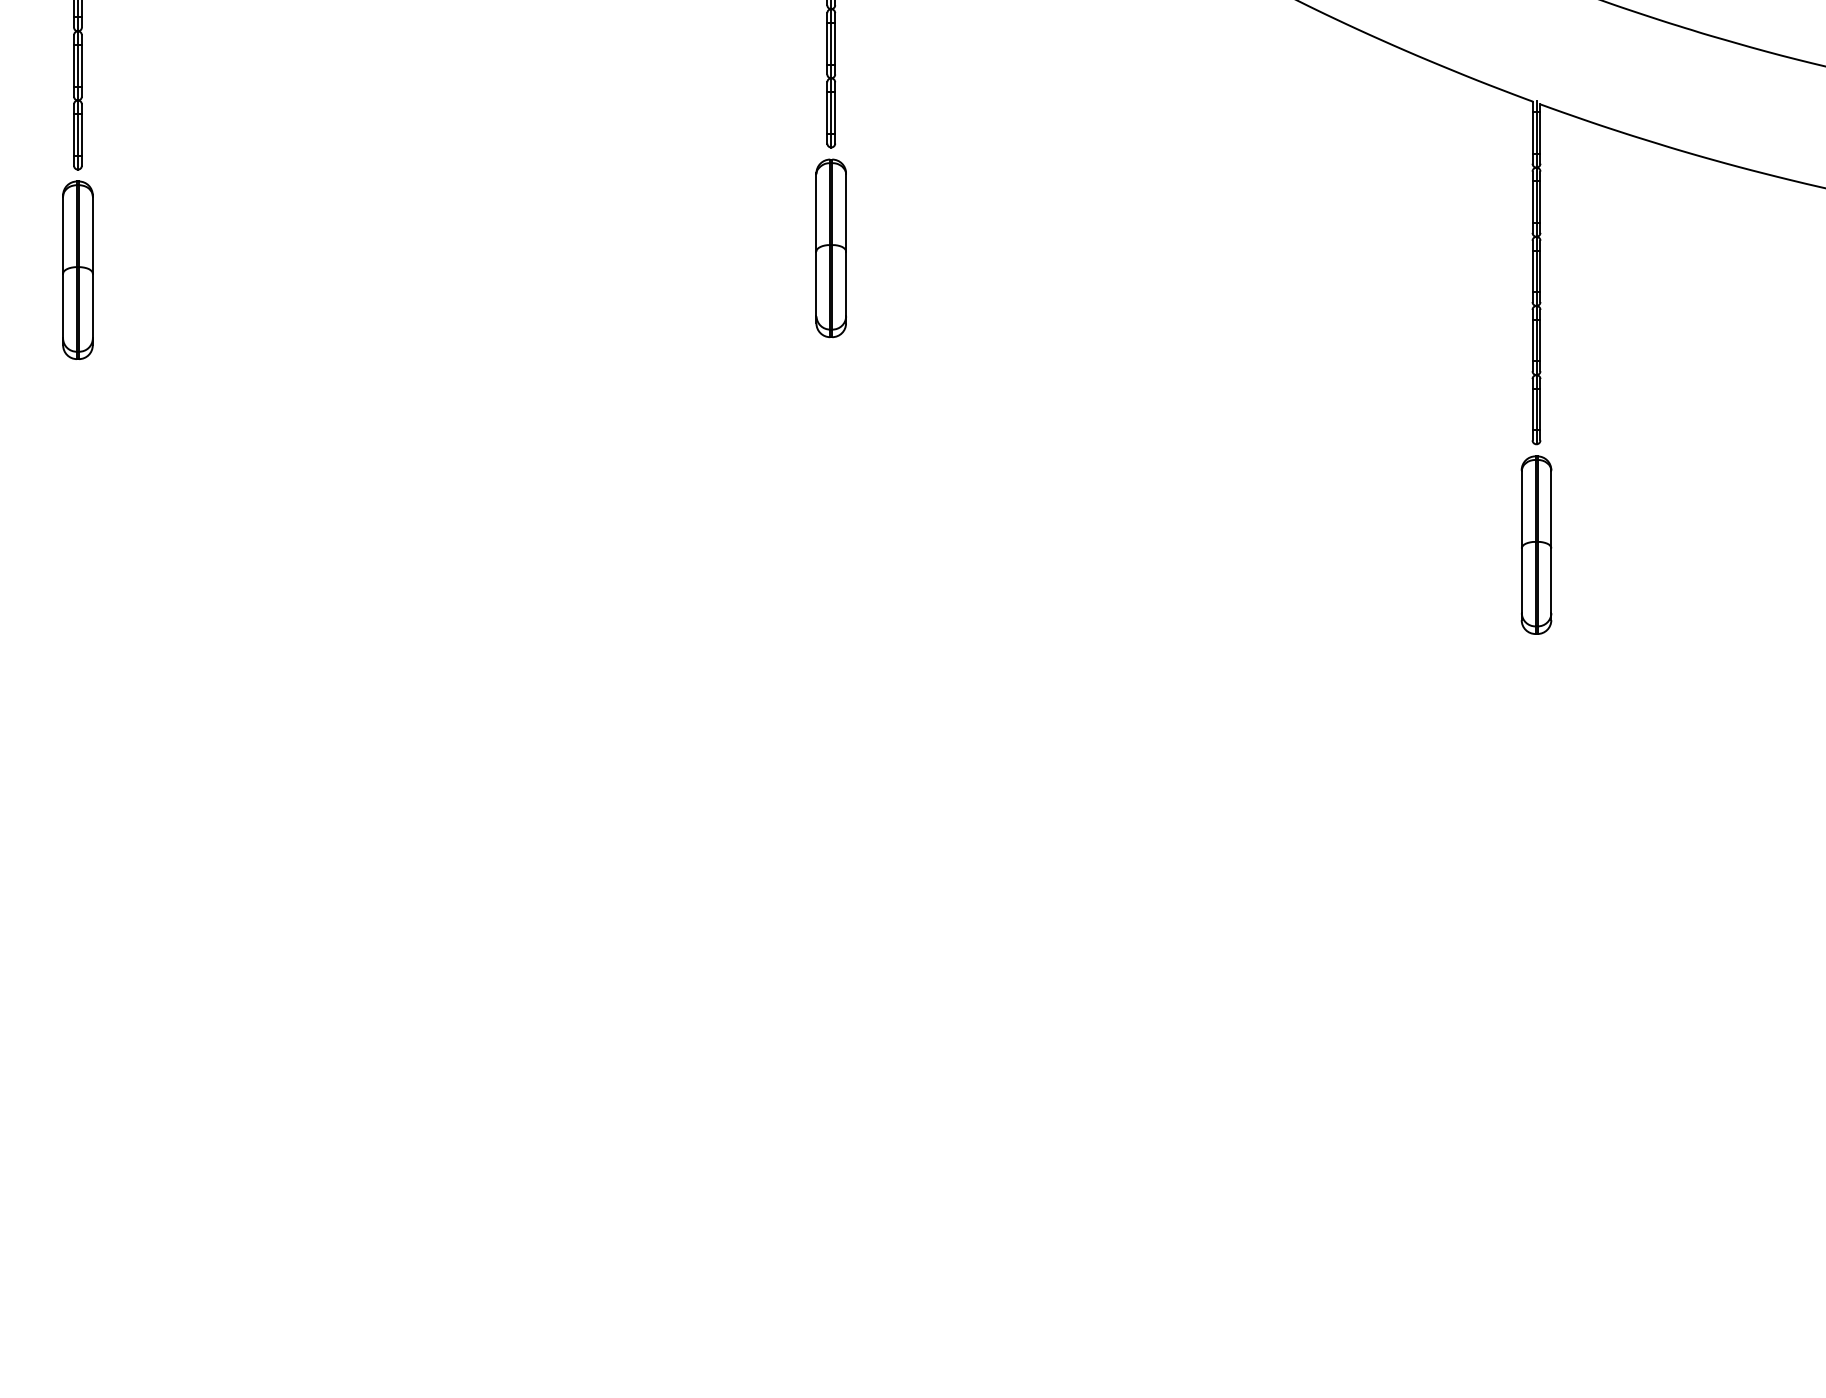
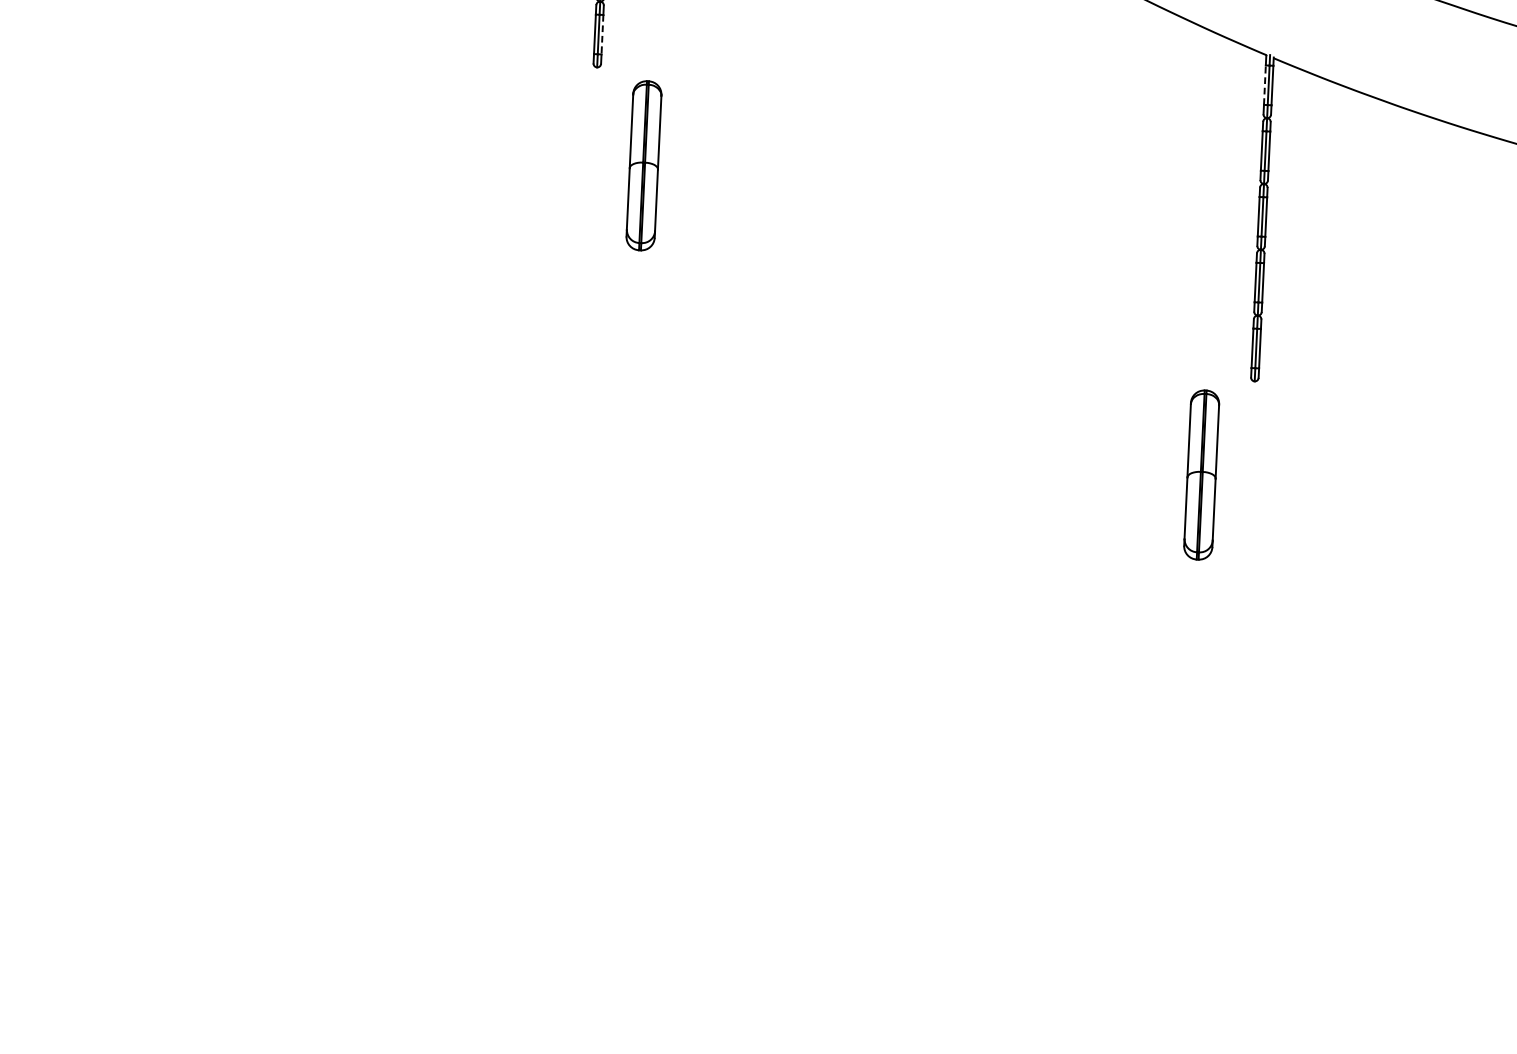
line: (835, 112) -> (602, 34), solid -> dashed
line: (1532, 133) -> (1264, 85), solid -> dashed
part: (830, 248) -> (643, 165), moved
part: (1536, 544) -> (1201, 474), moved

